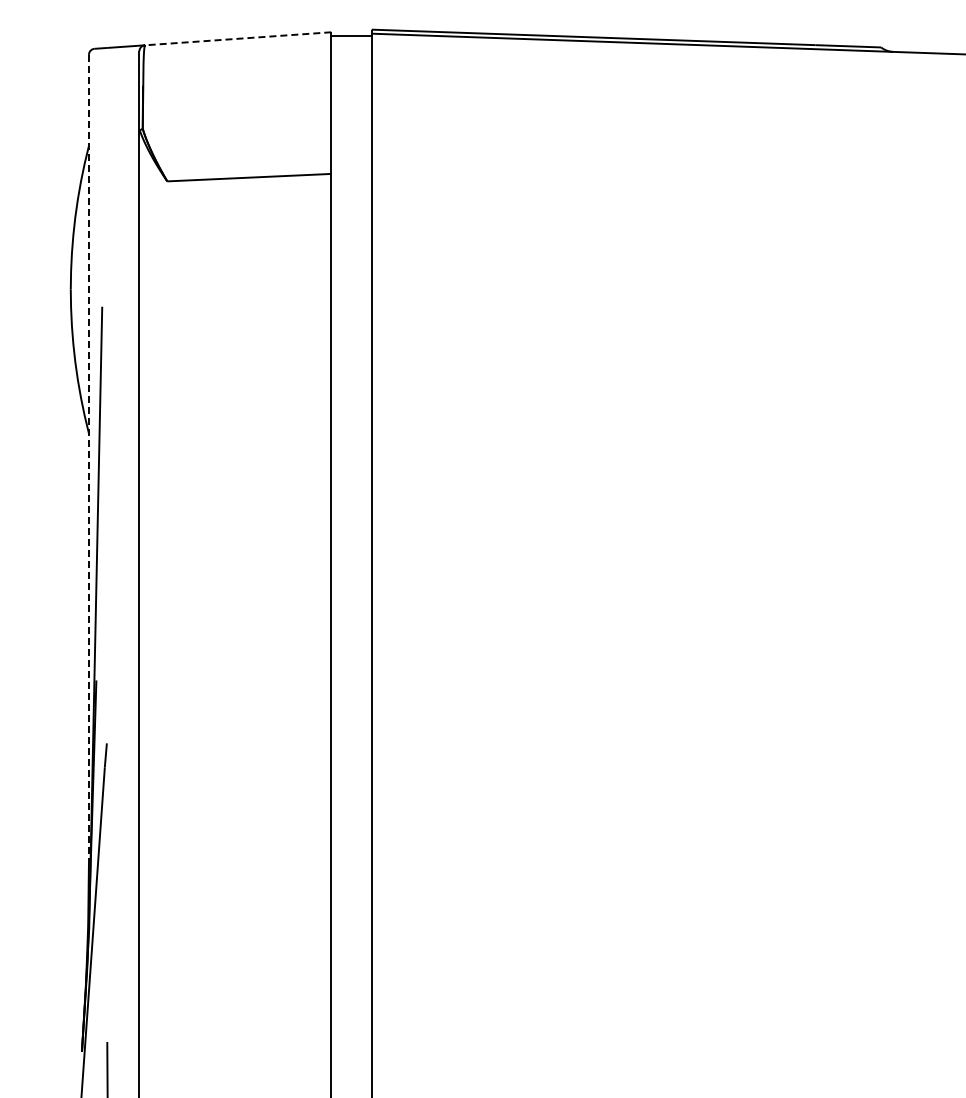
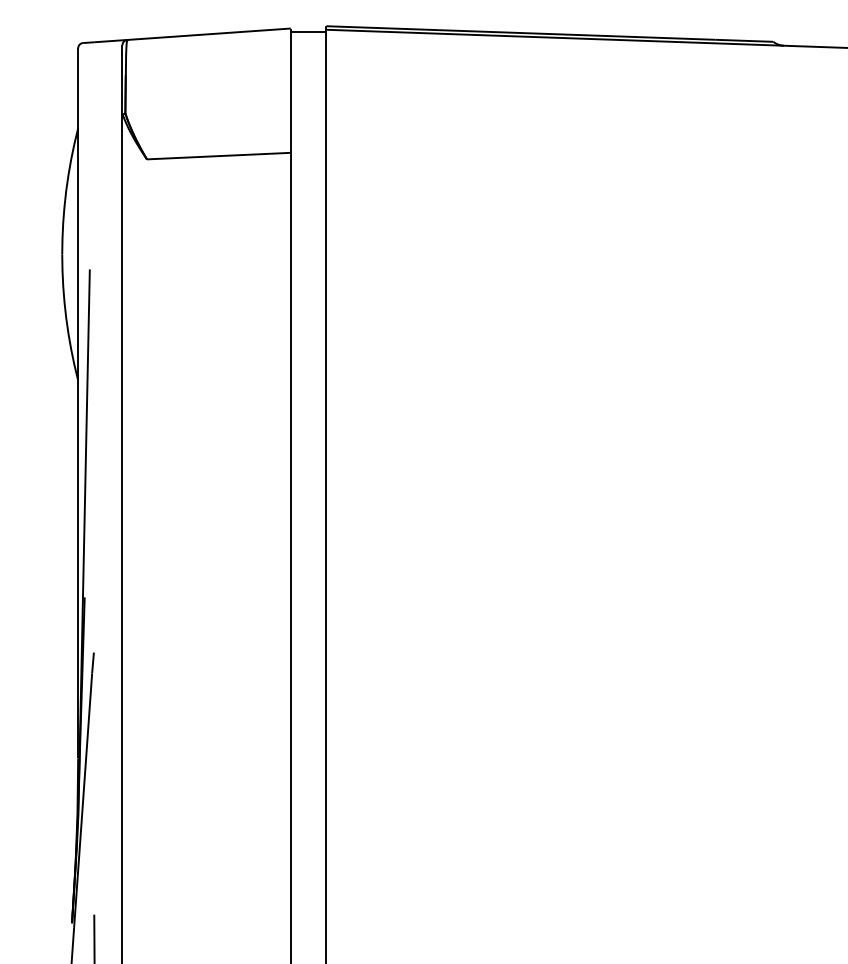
line: (237, 38) -> (208, 33), dashed -> solid
line: (88, 459) -> (77, 403), dashed -> solid

